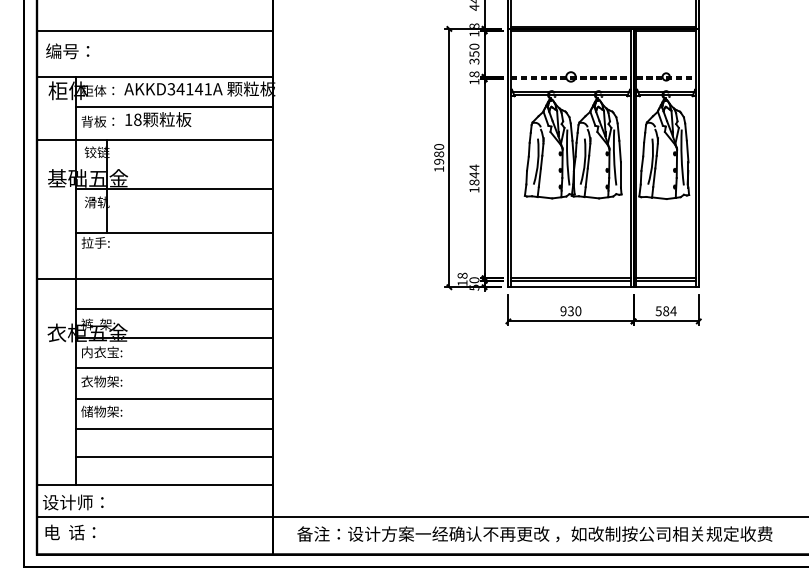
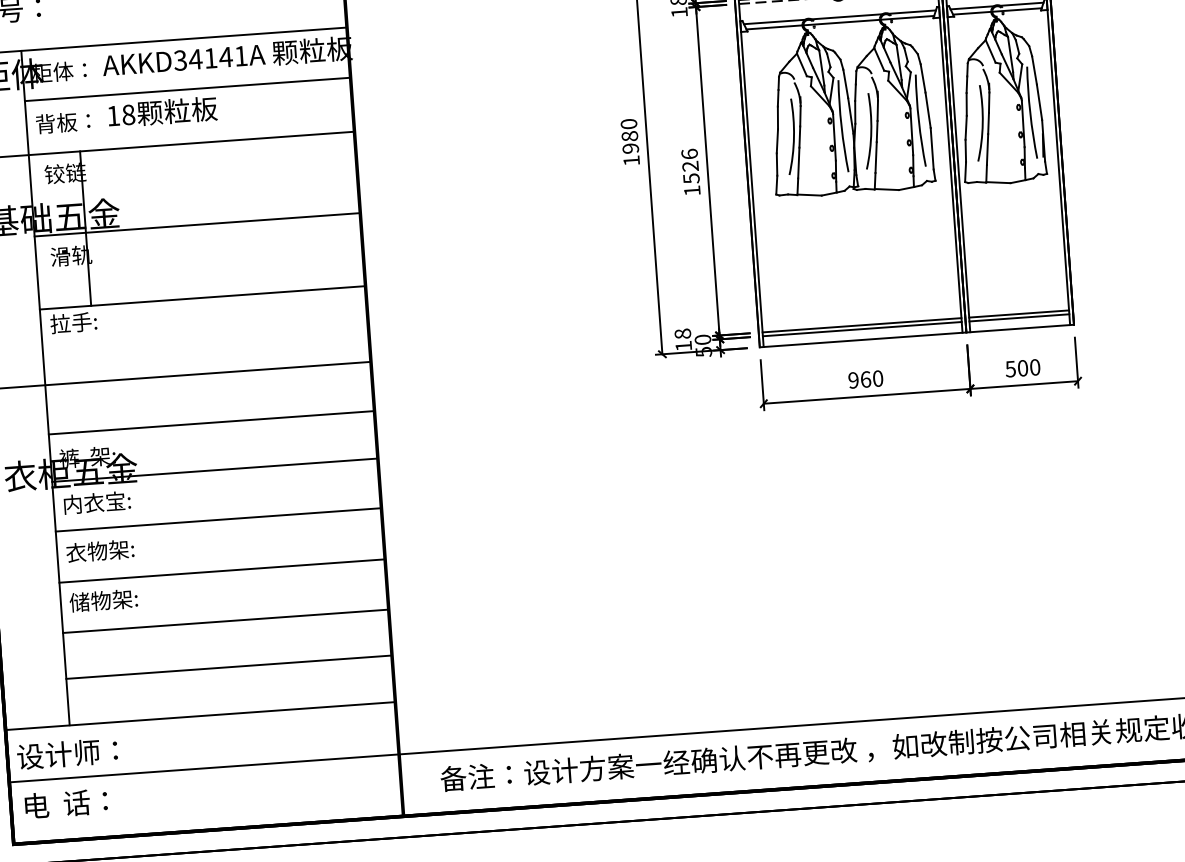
text: (474, 174) -> (690, 165), 1844 -> 1526
text: (571, 311) -> (866, 379), 930 -> 960
text: (669, 311) -> (1028, 368), 584 -> 500

